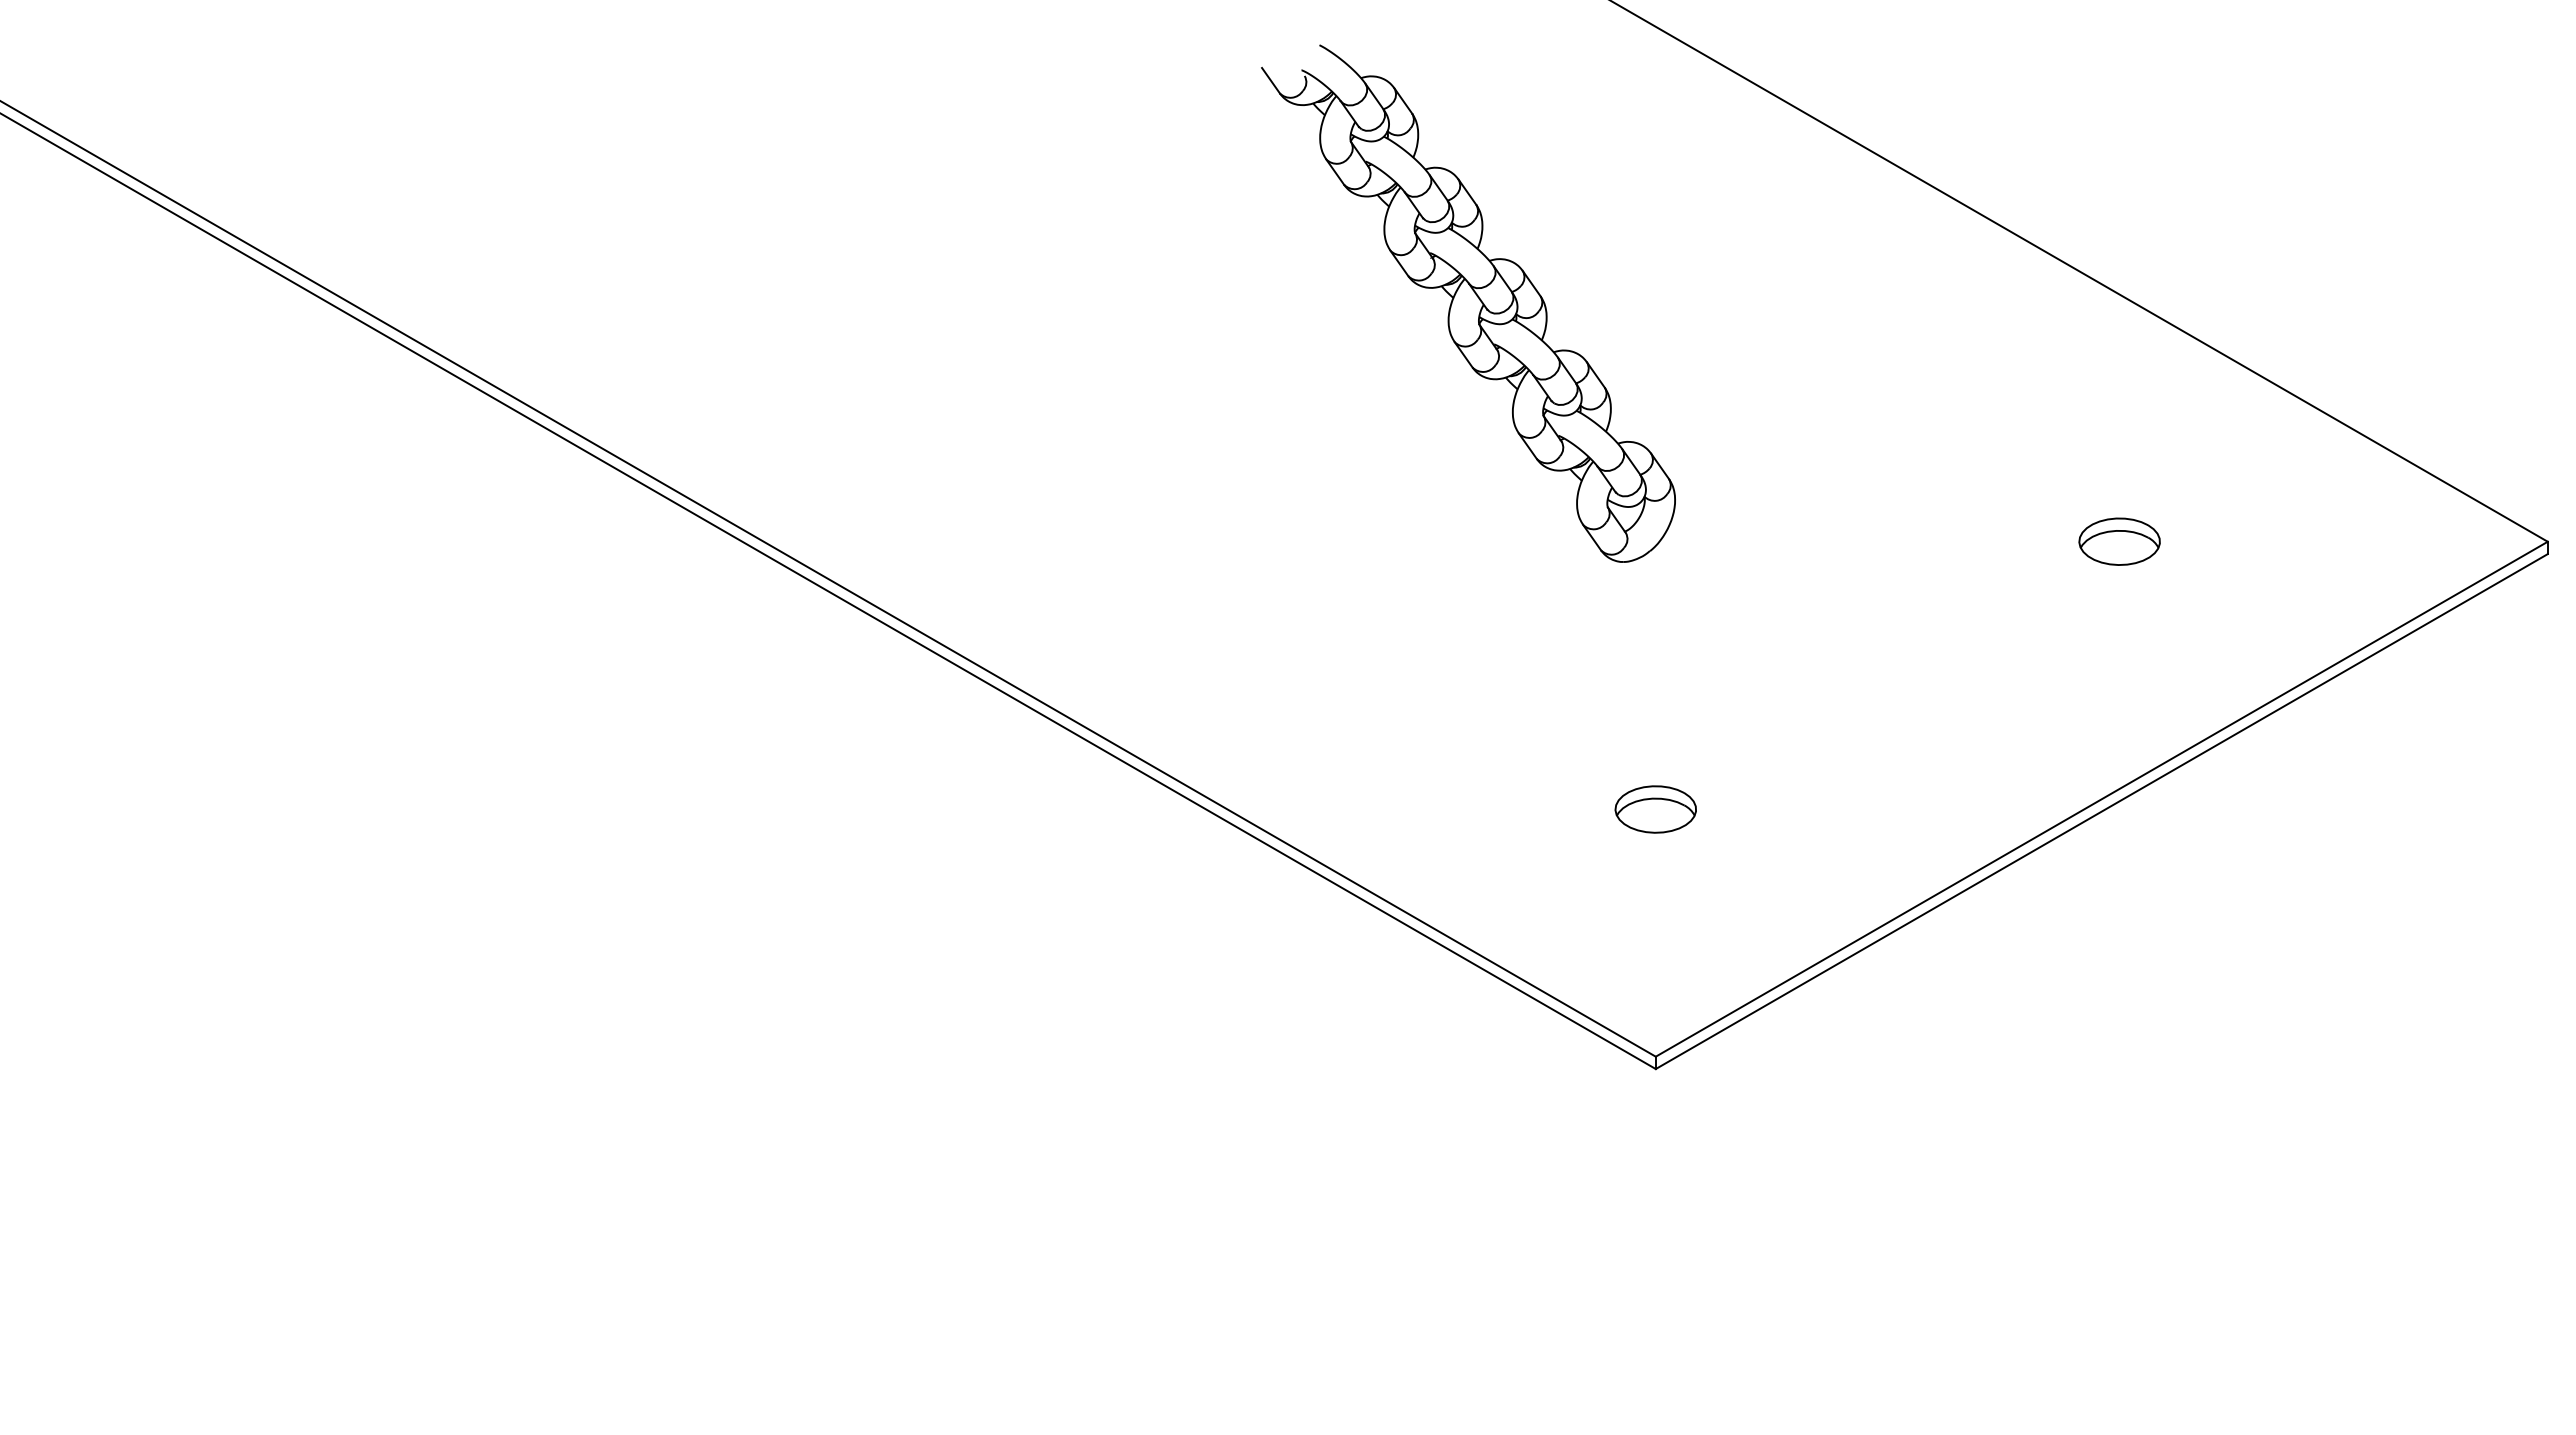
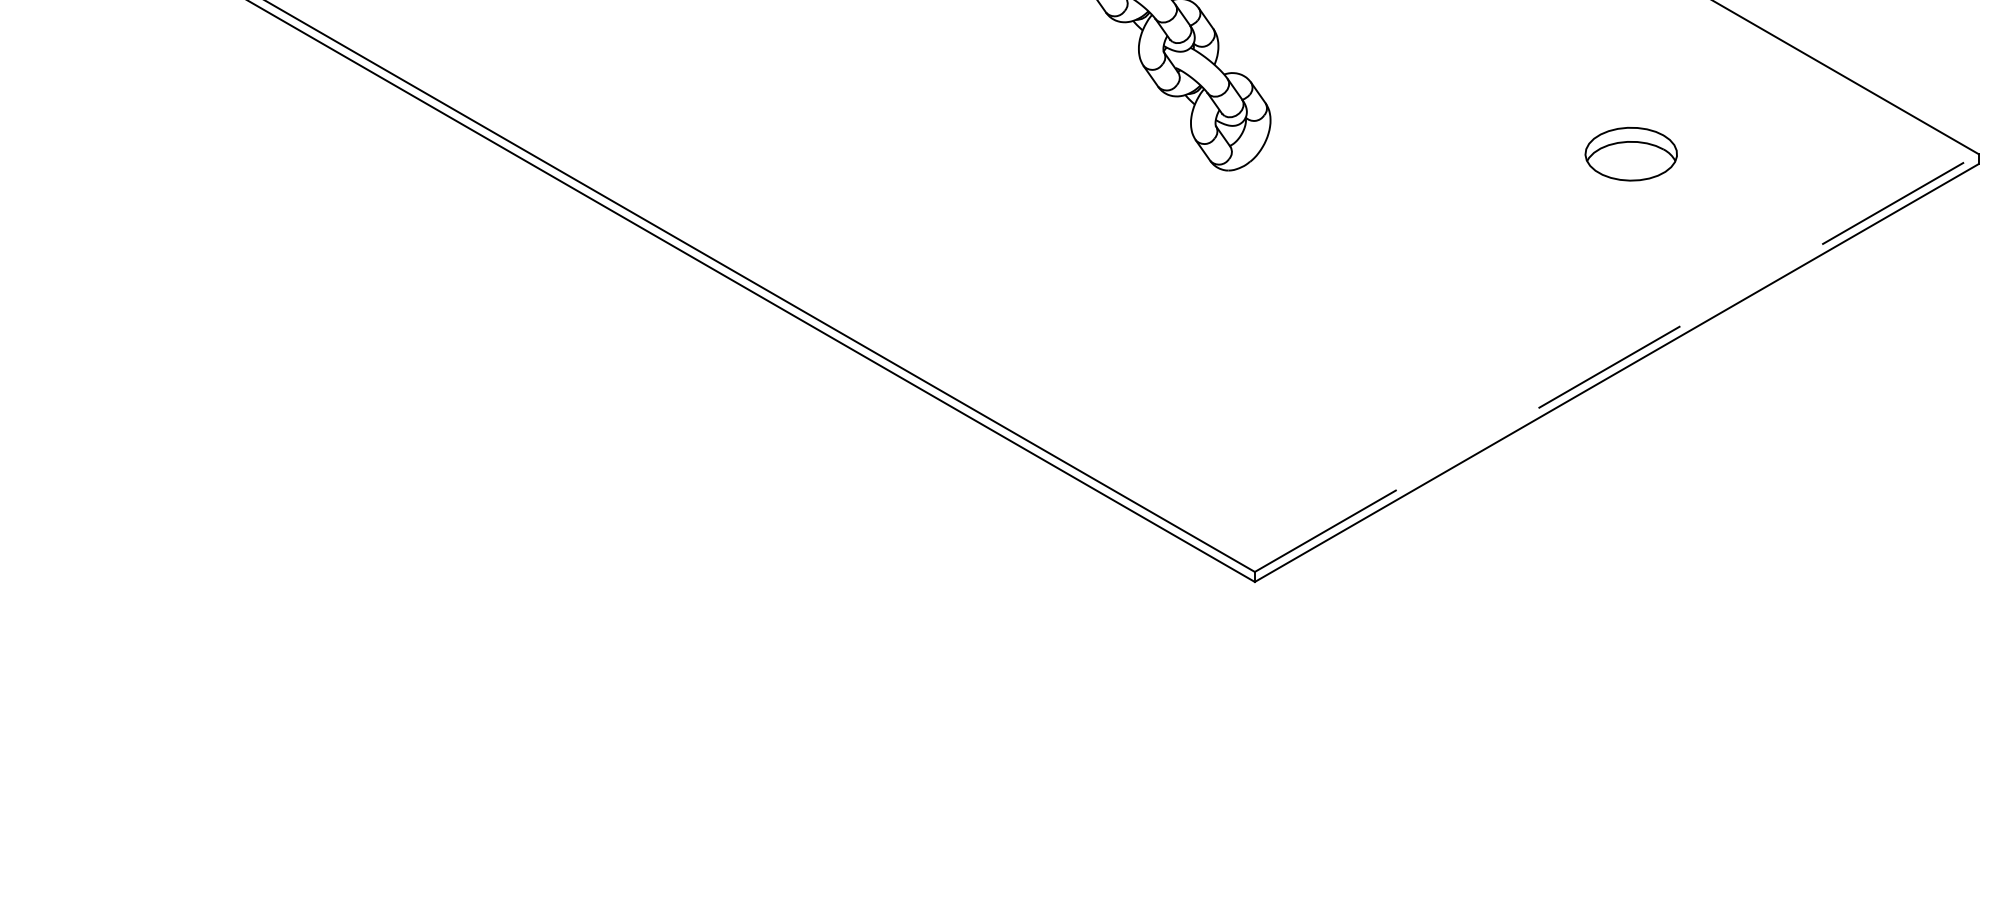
part: (2119, 541) -> (1631, 153), size x1.4
line: (2101, 799) -> (1616, 363), solid -> dashed
part: (1655, 809) -> (1254, 371), removed

